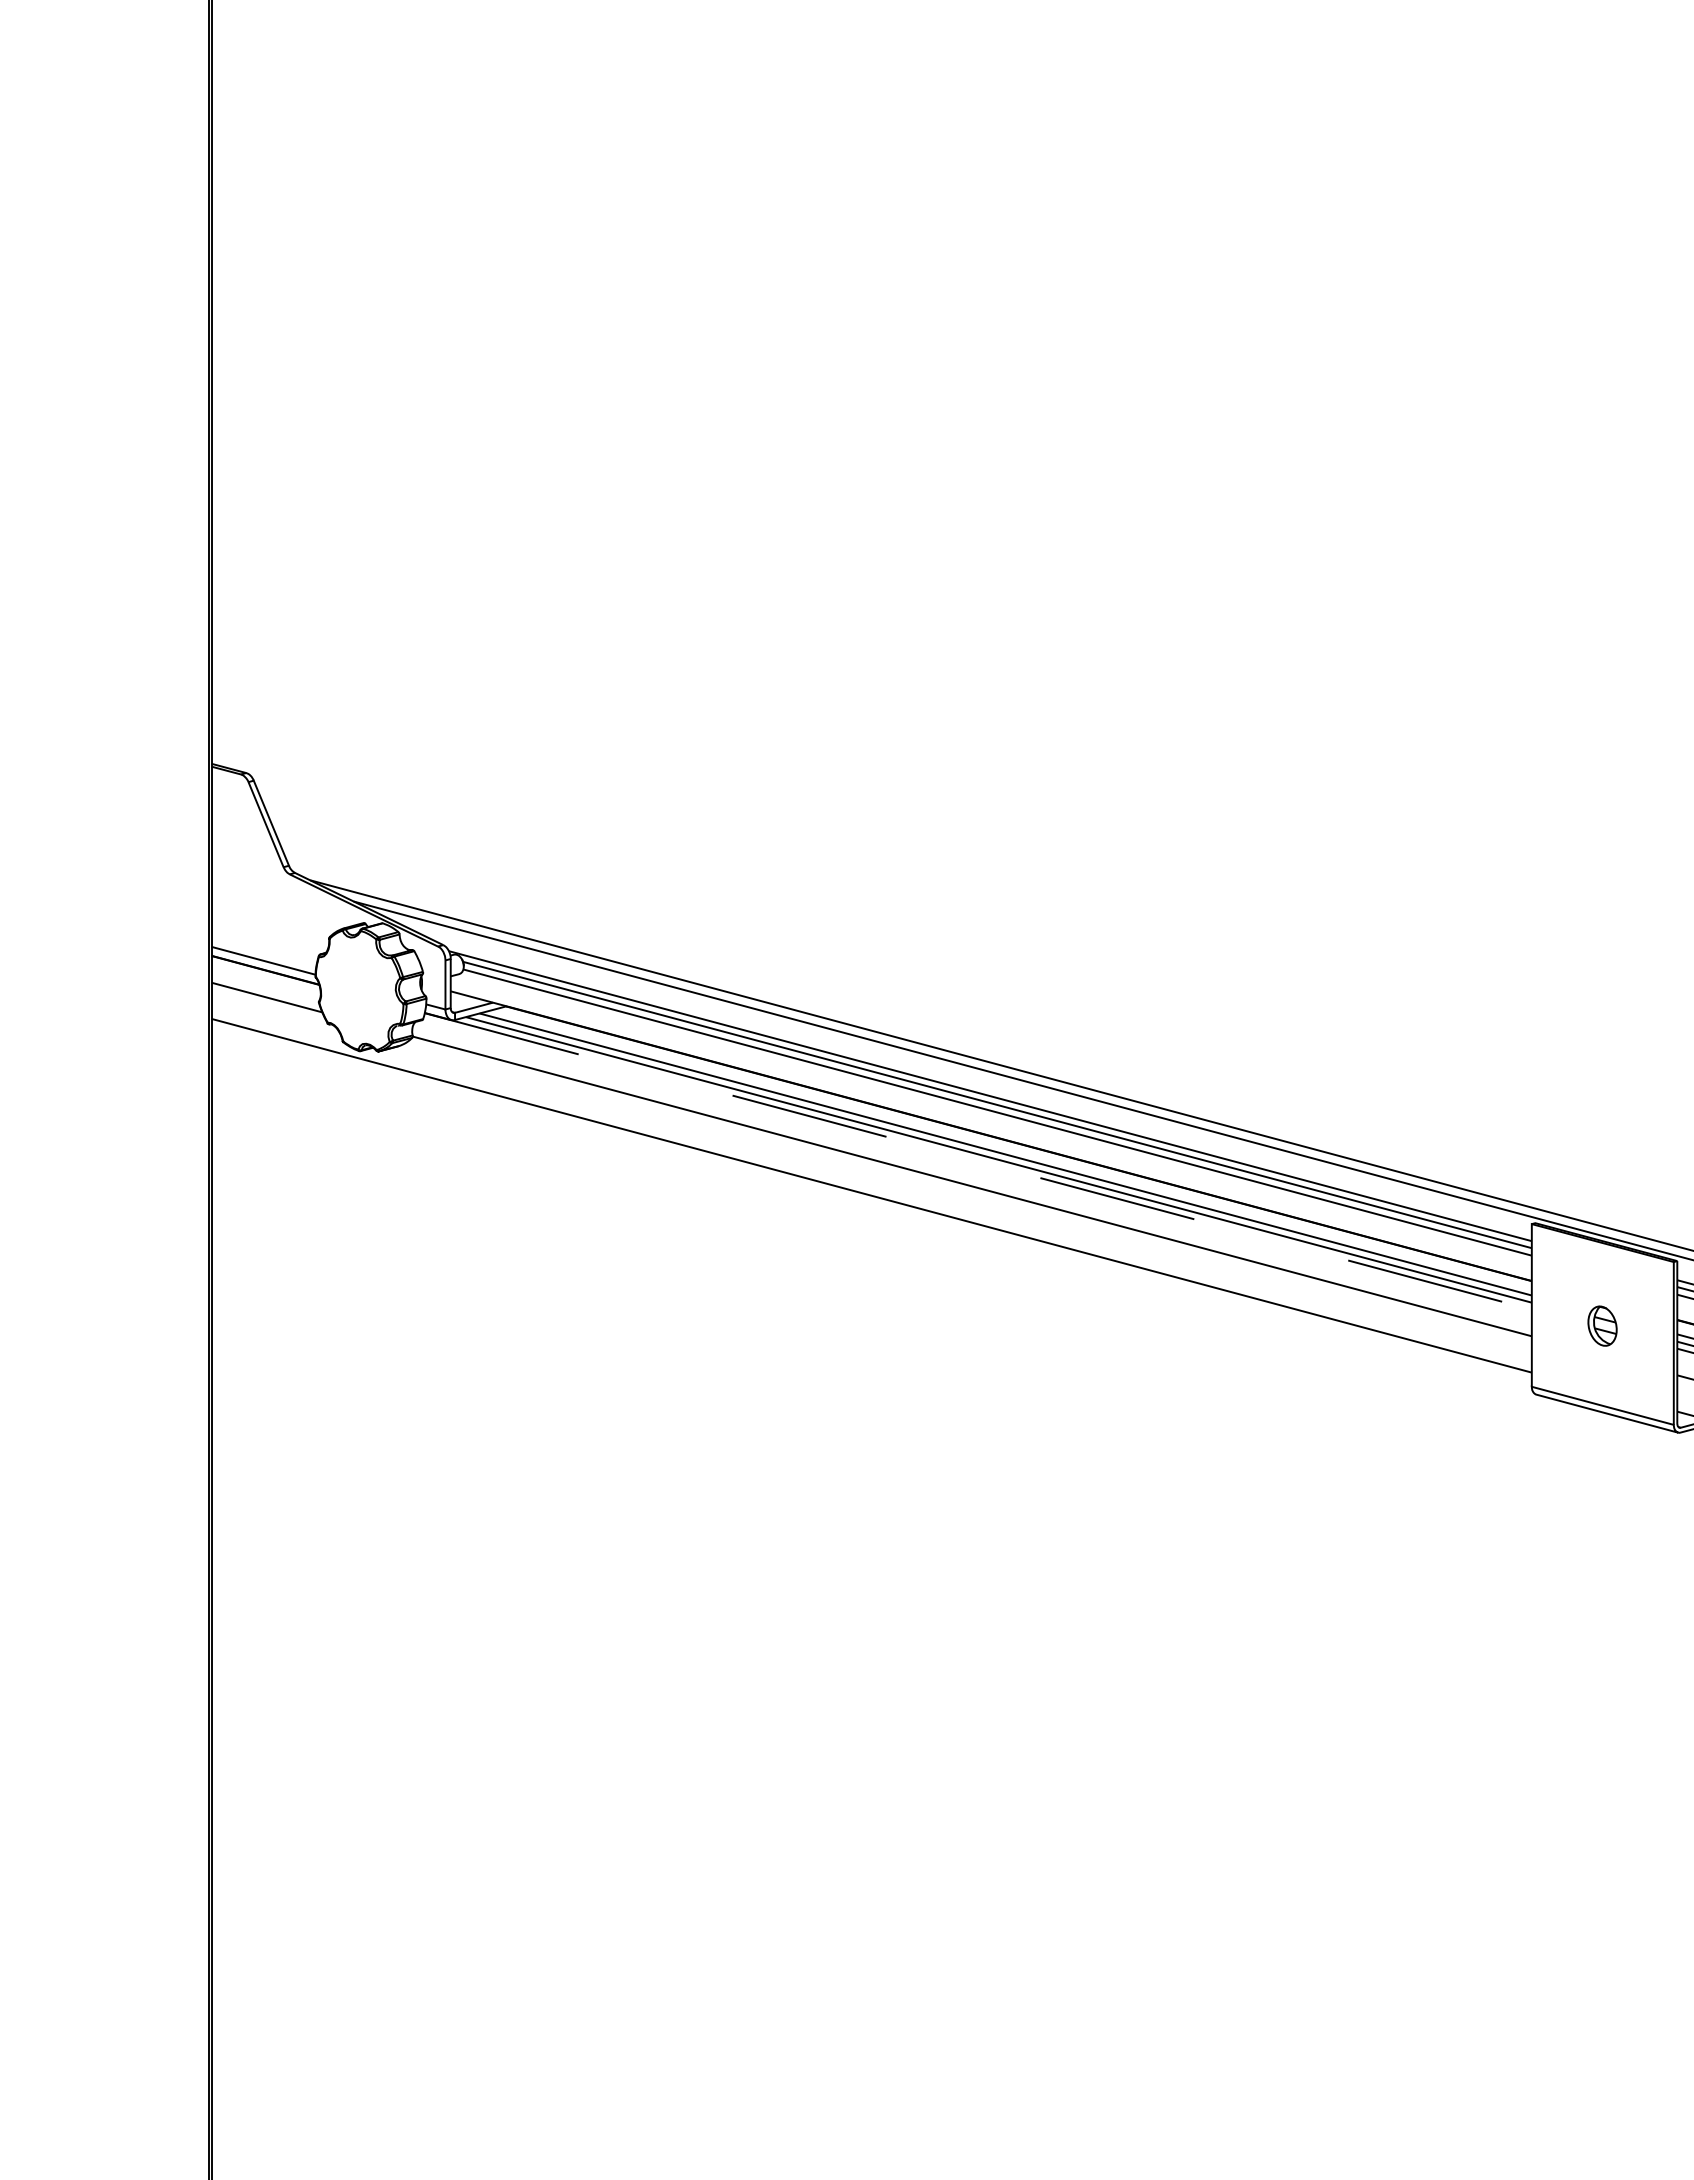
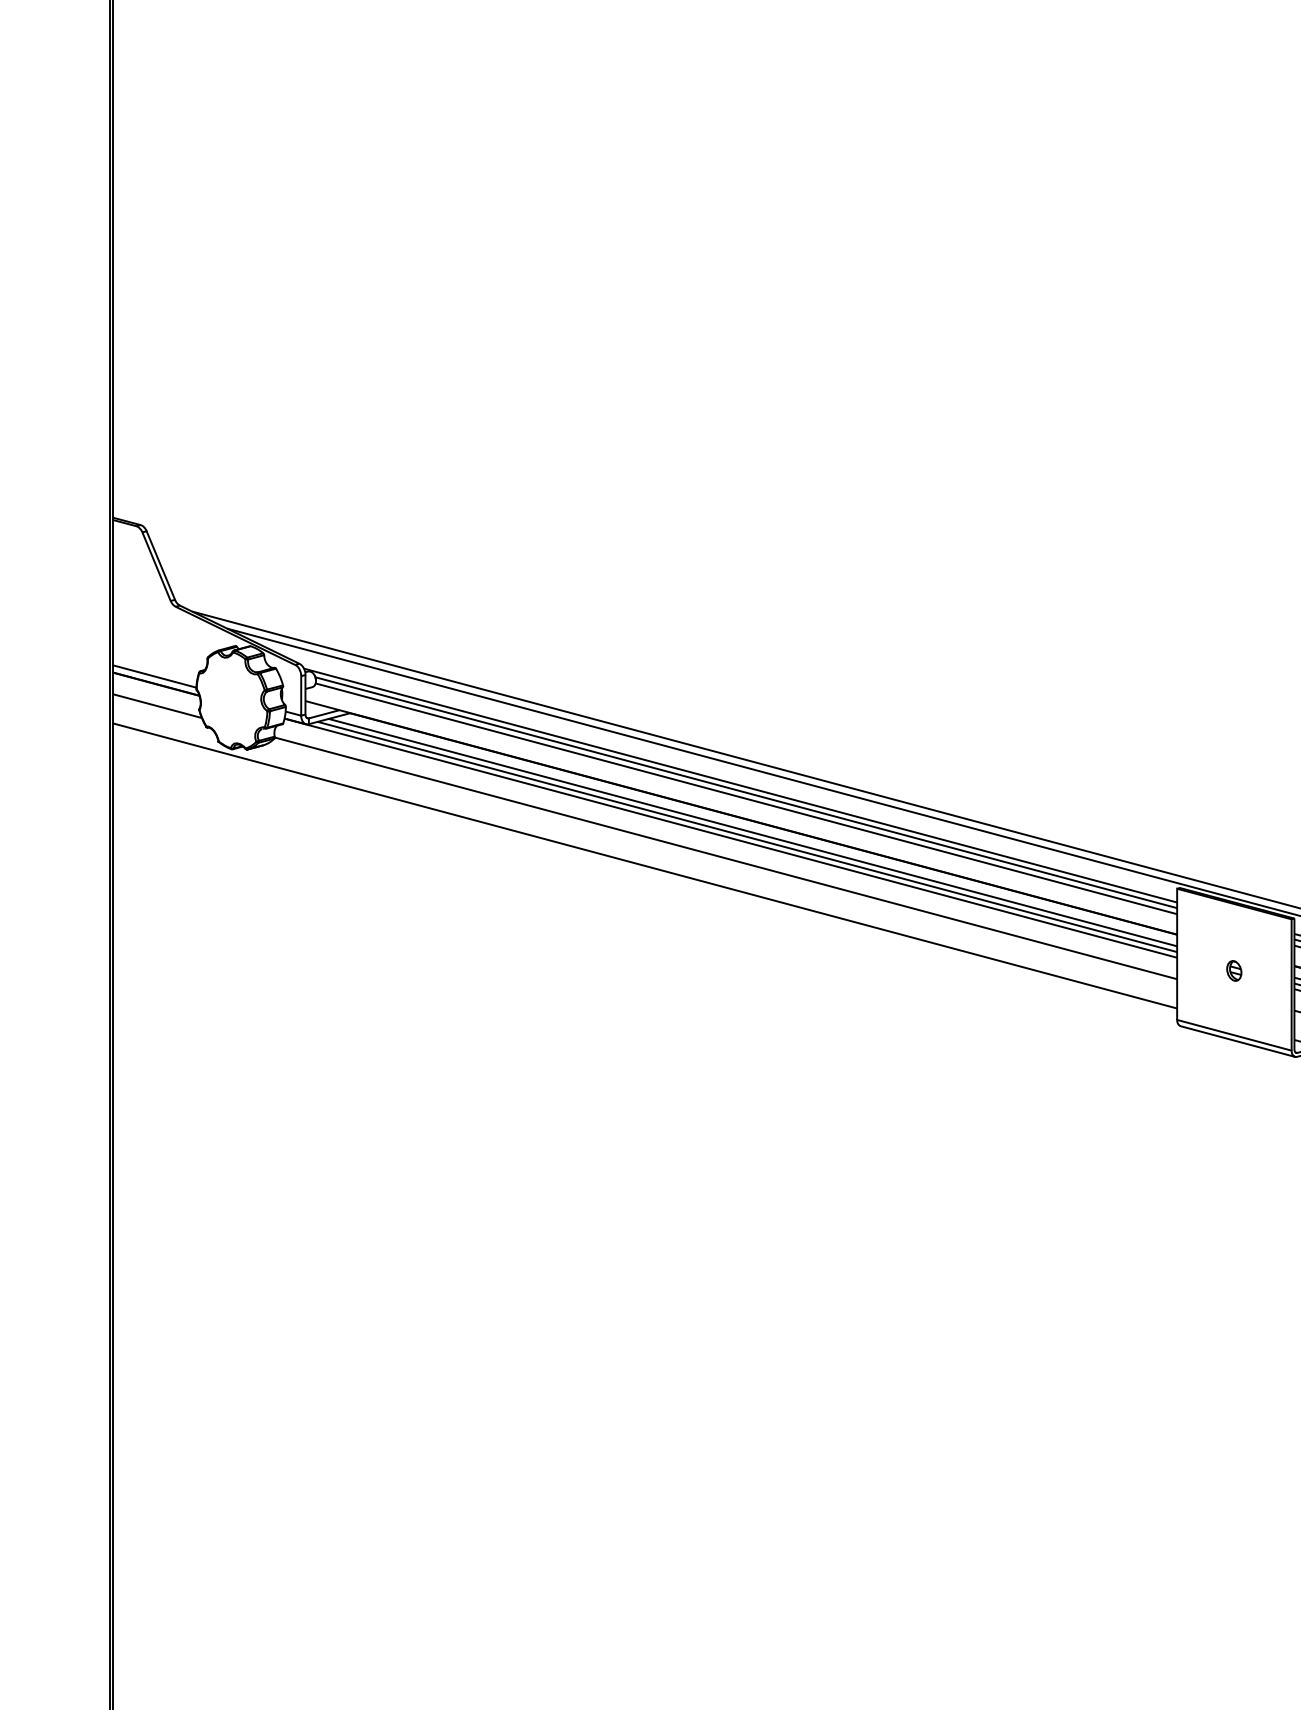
line: (978, 1161) -> (731, 838), dashed -> solid
part: (1602, 1325) -> (1234, 970), size x0.62

